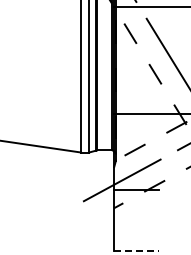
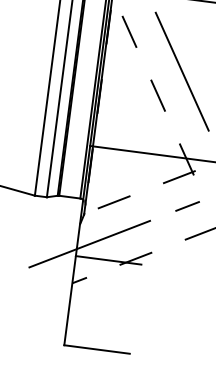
line: (136, 250) -> (97, 349), dashed -> solid

